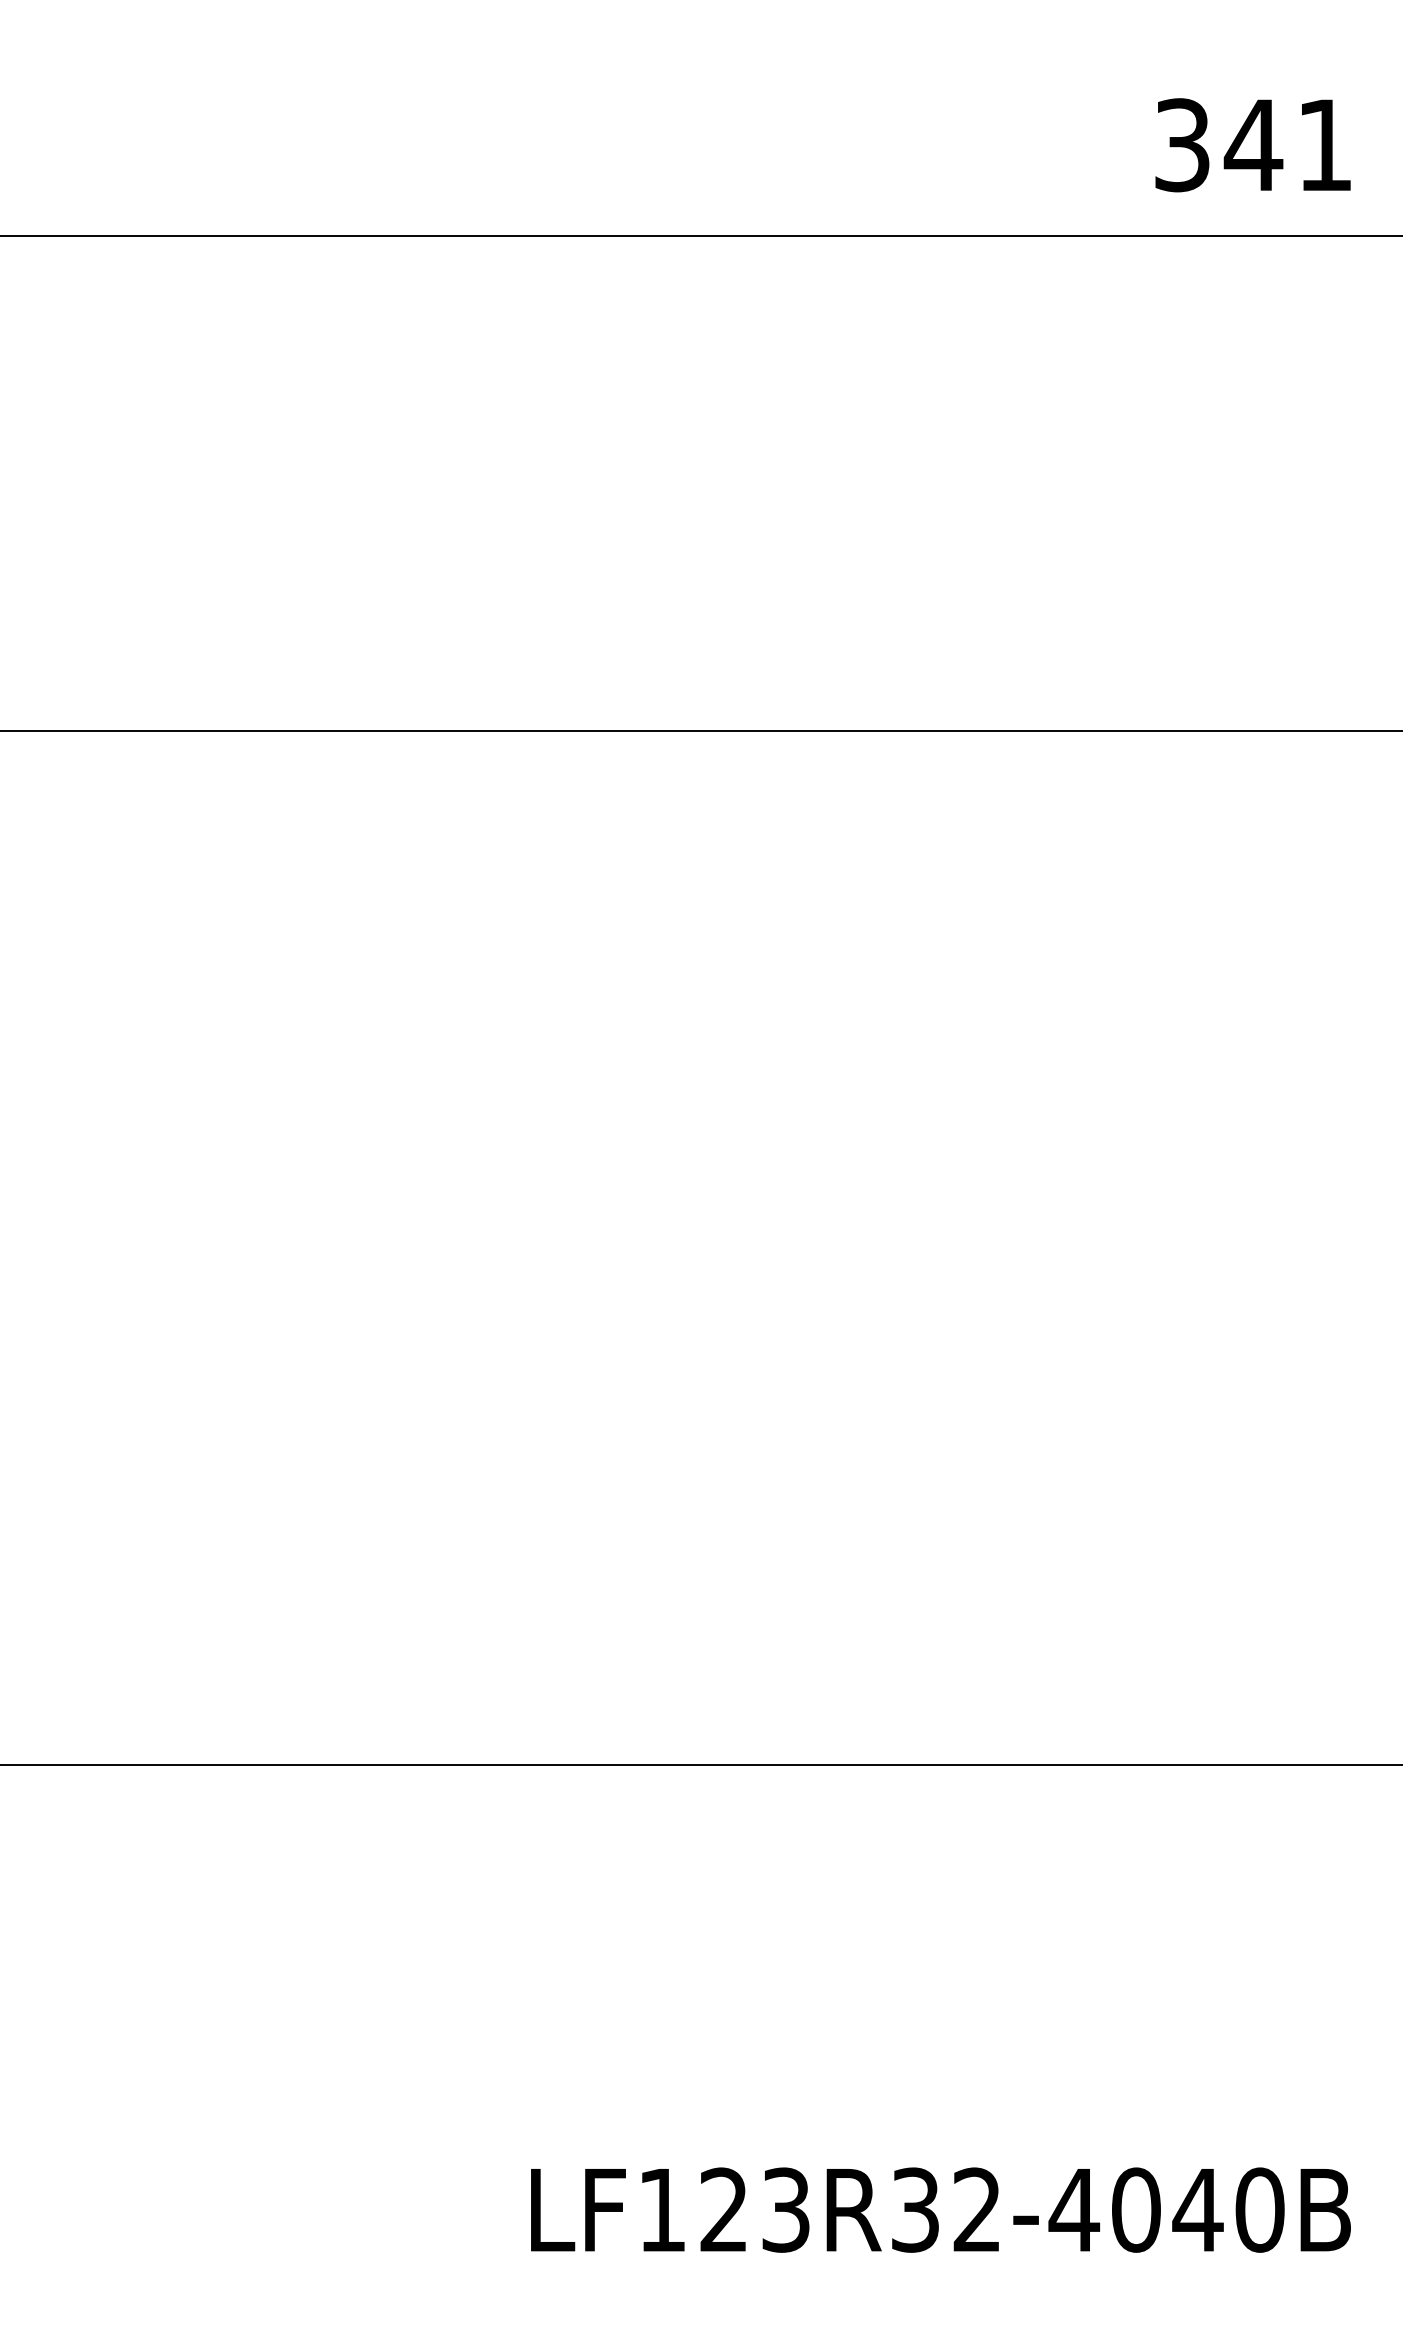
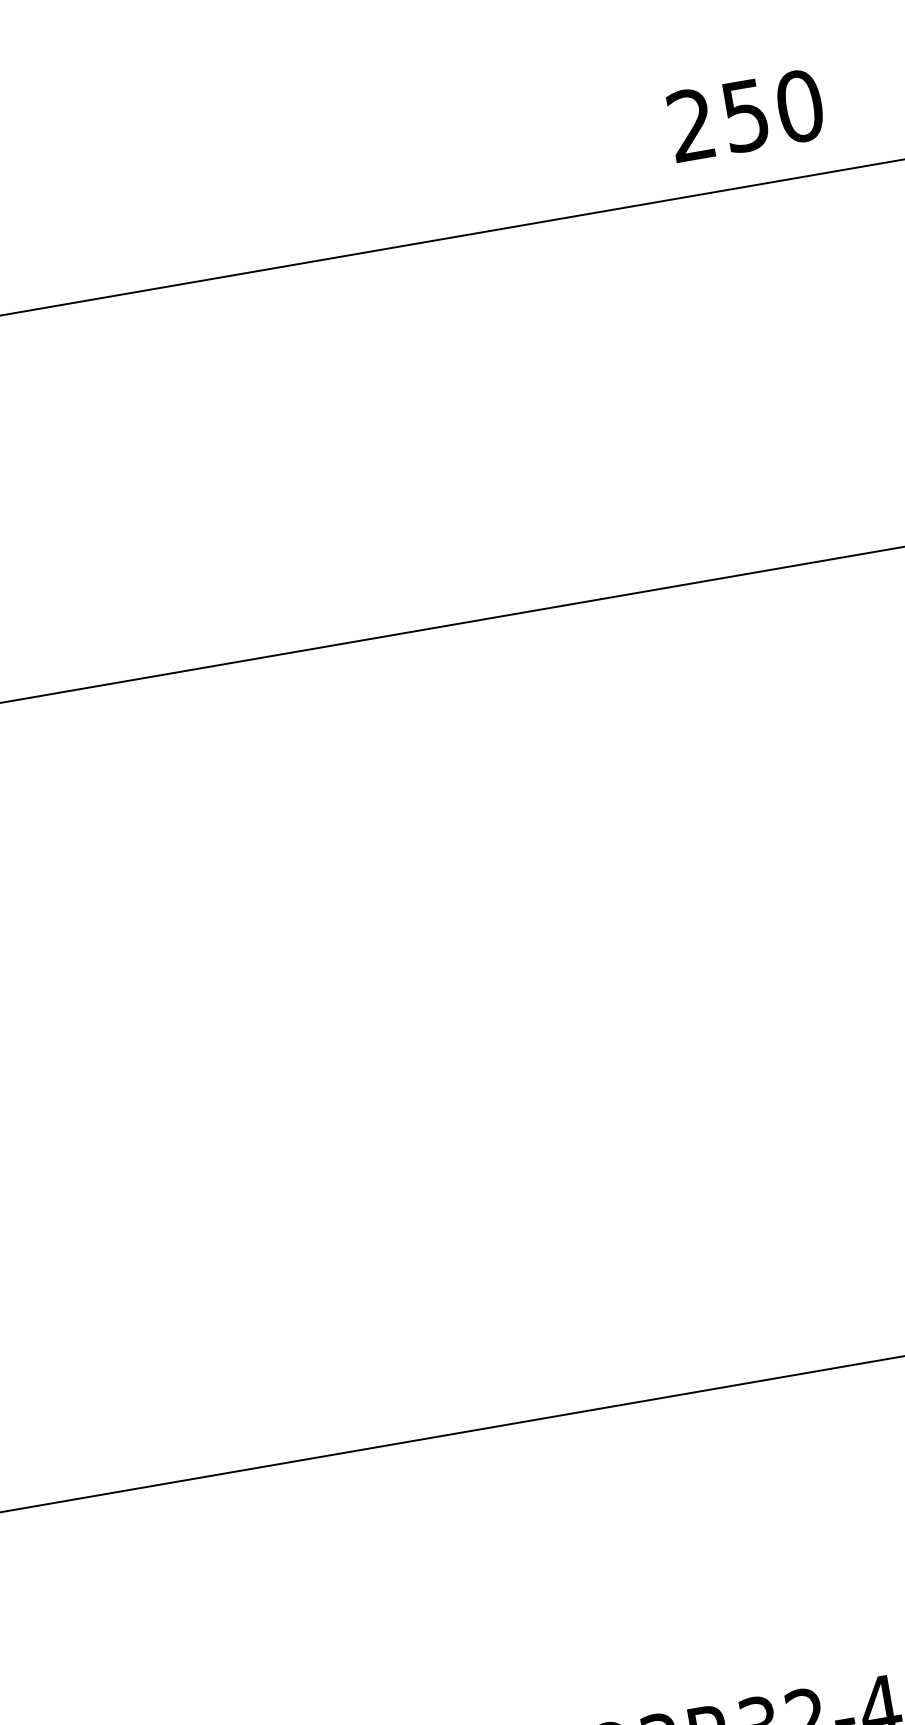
text: (1254, 145) -> (746, 115), 341 -> 250

